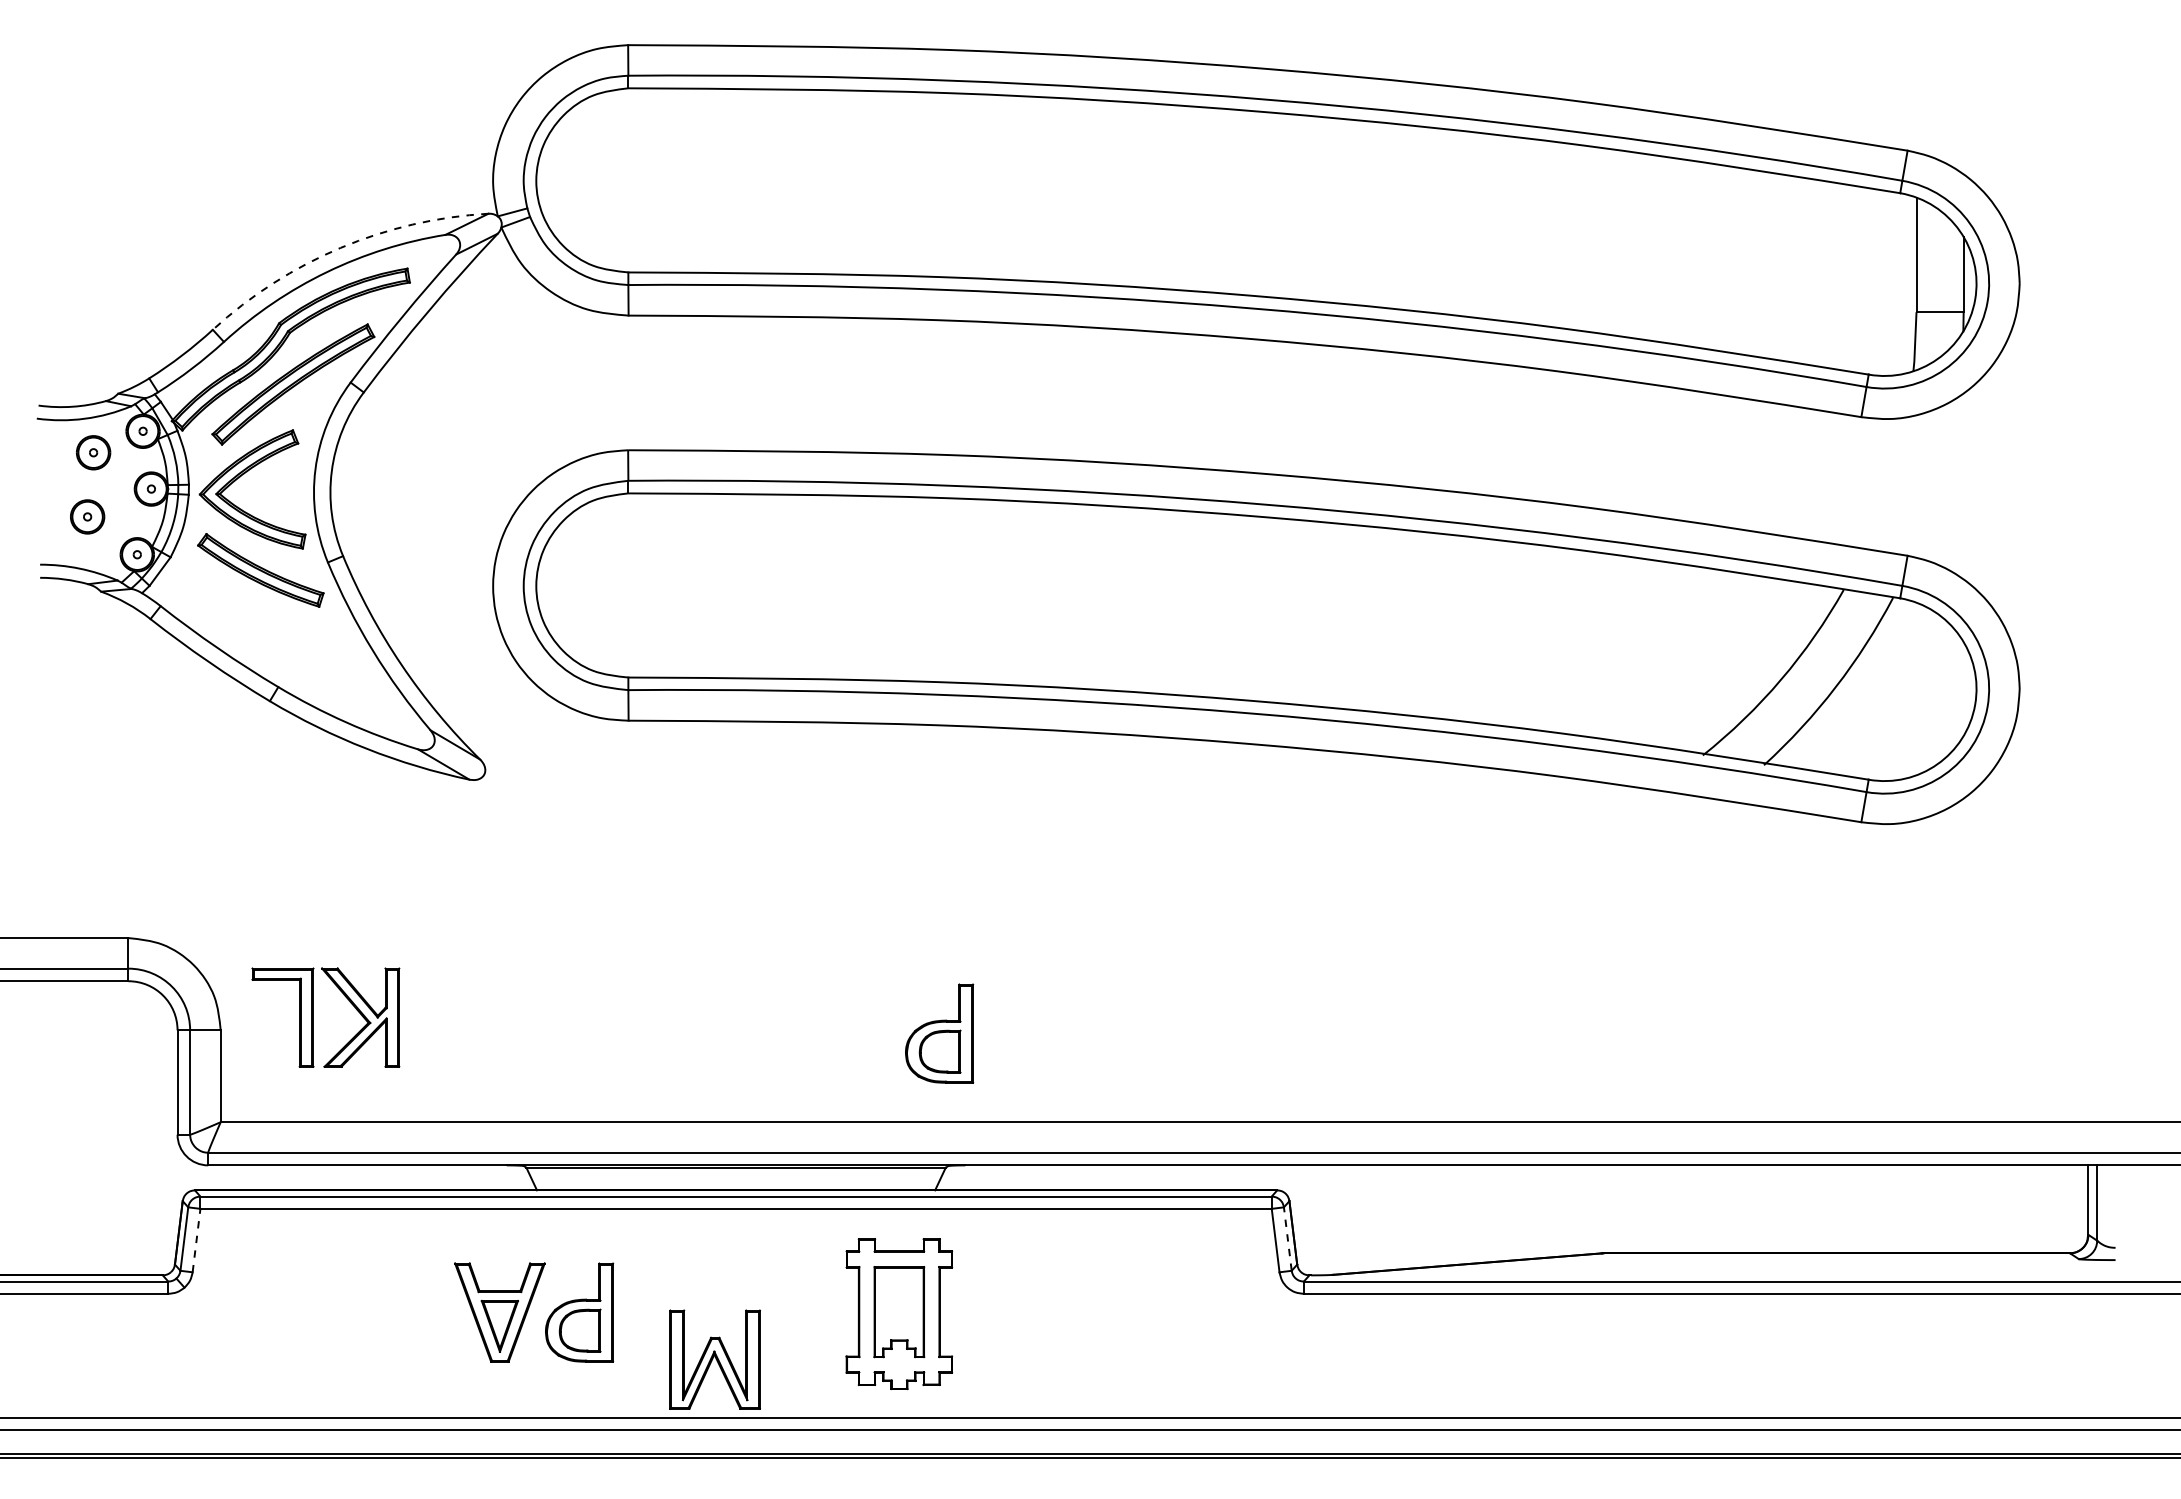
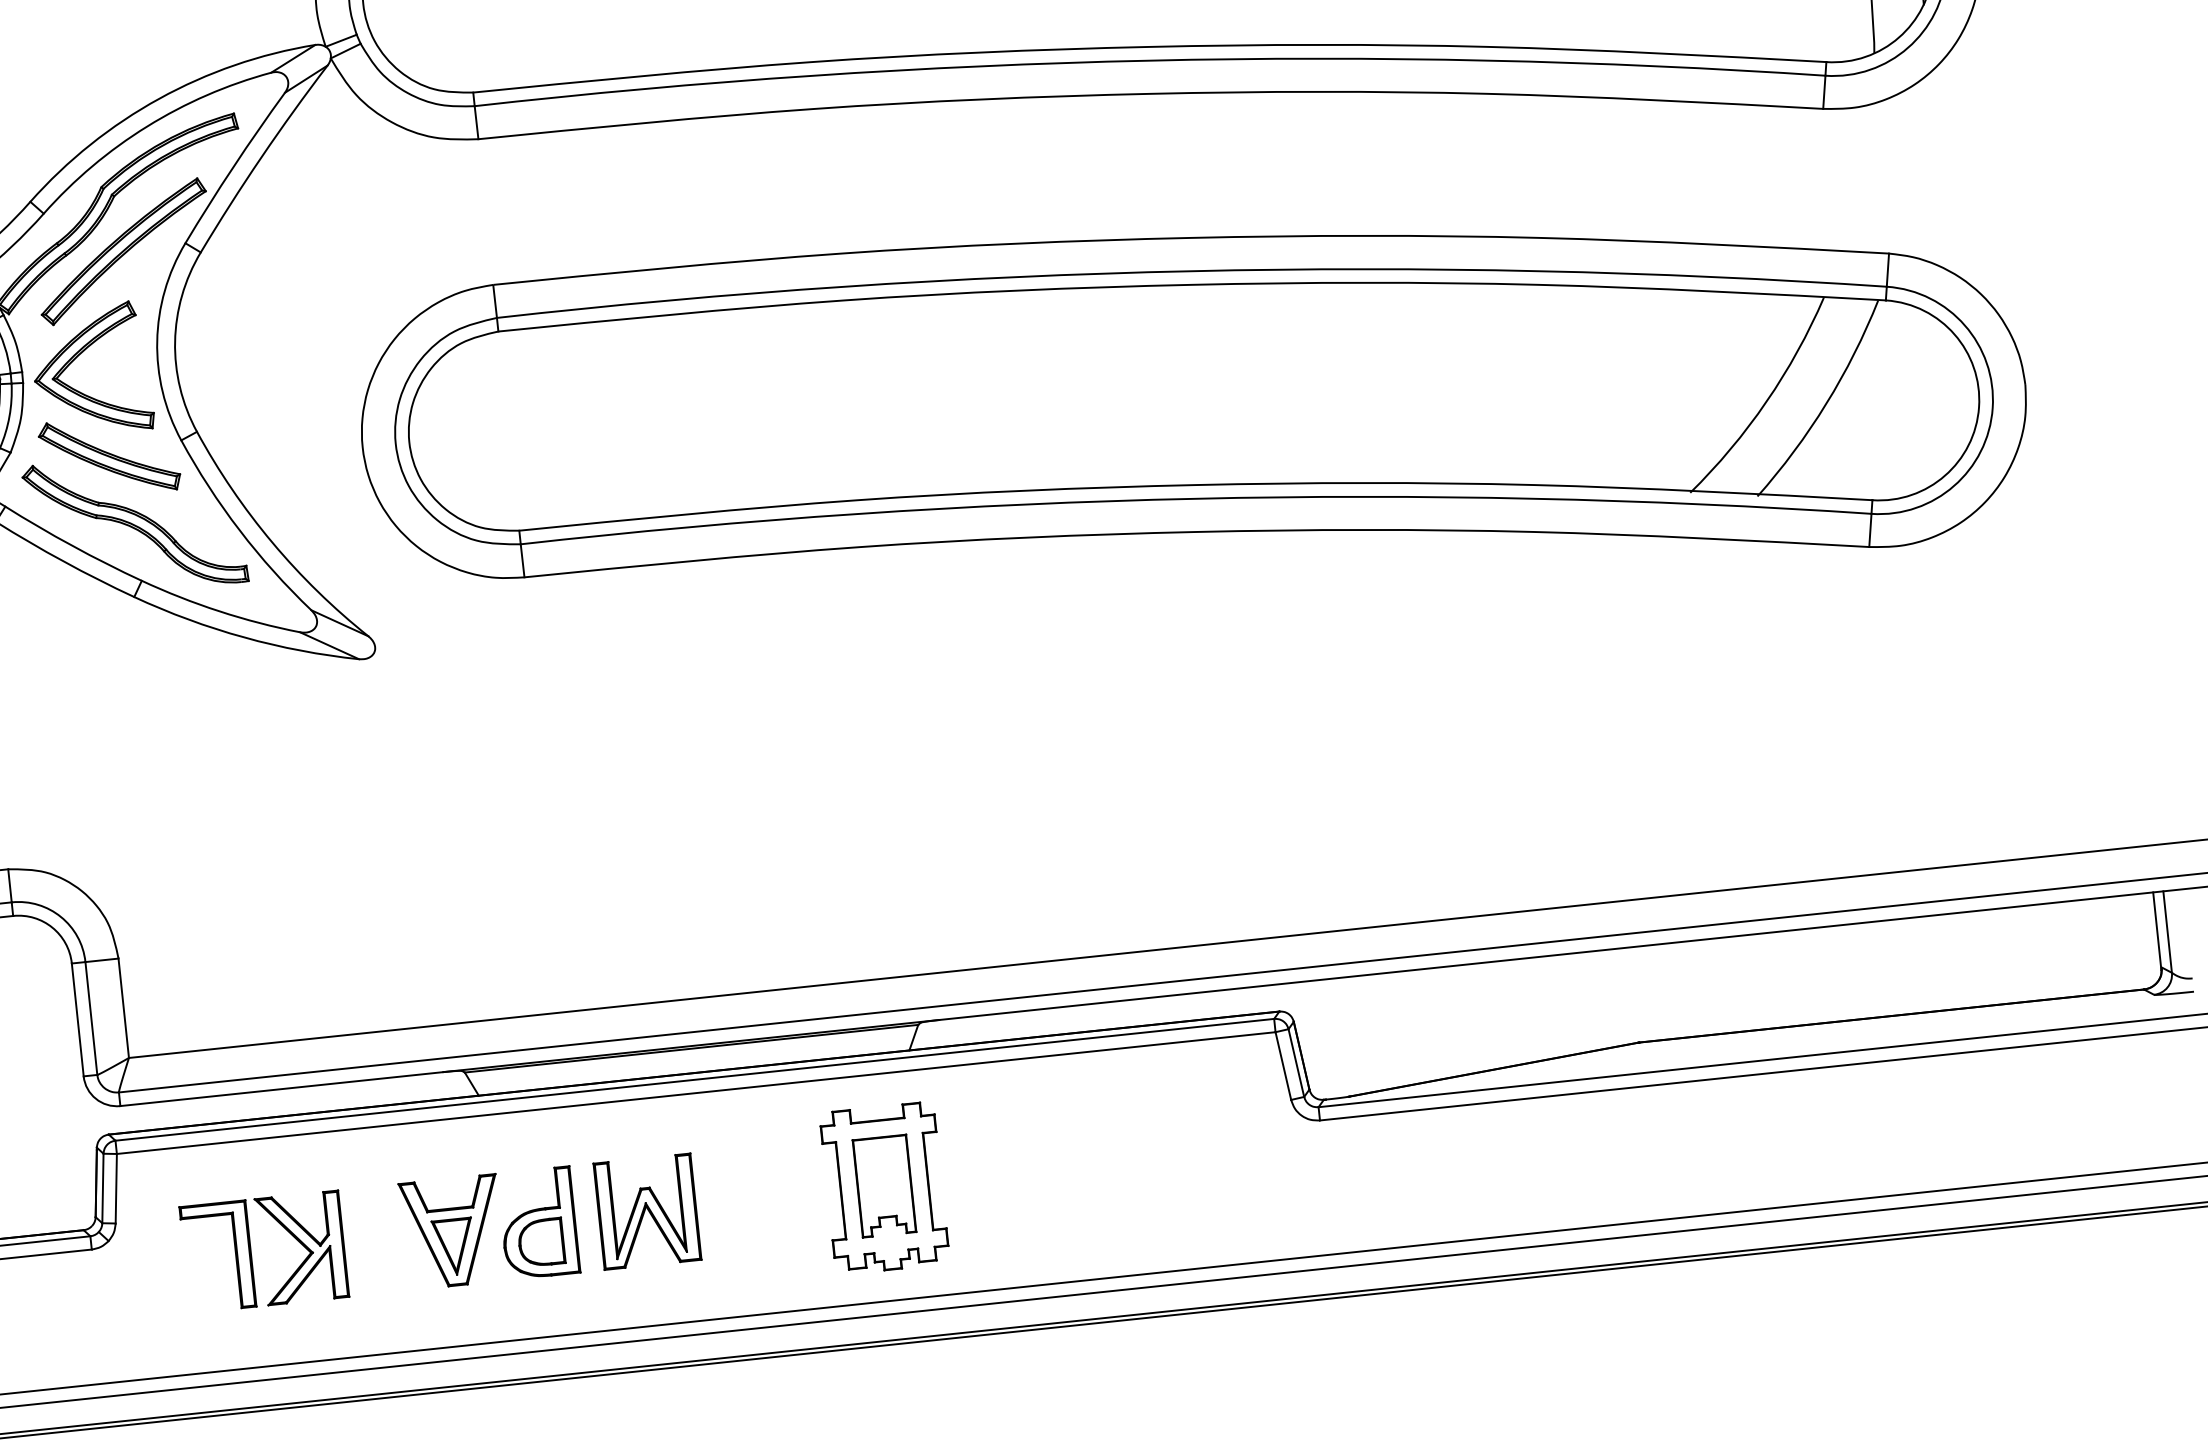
arc: (340, 247) -> (159, 98), dashed -> solid
part: (277, 634) -> (134, 524), added
part: (313, 1017) -> (250, 1253), moved
part: (939, 1033) -> (896, 880), removed
line: (1287, 1239) -> (1296, 1063), dashed -> solid
line: (196, 1240) -> (116, 1188), dashed -> solid
part: (714, 1359) -> (646, 1211), moved

